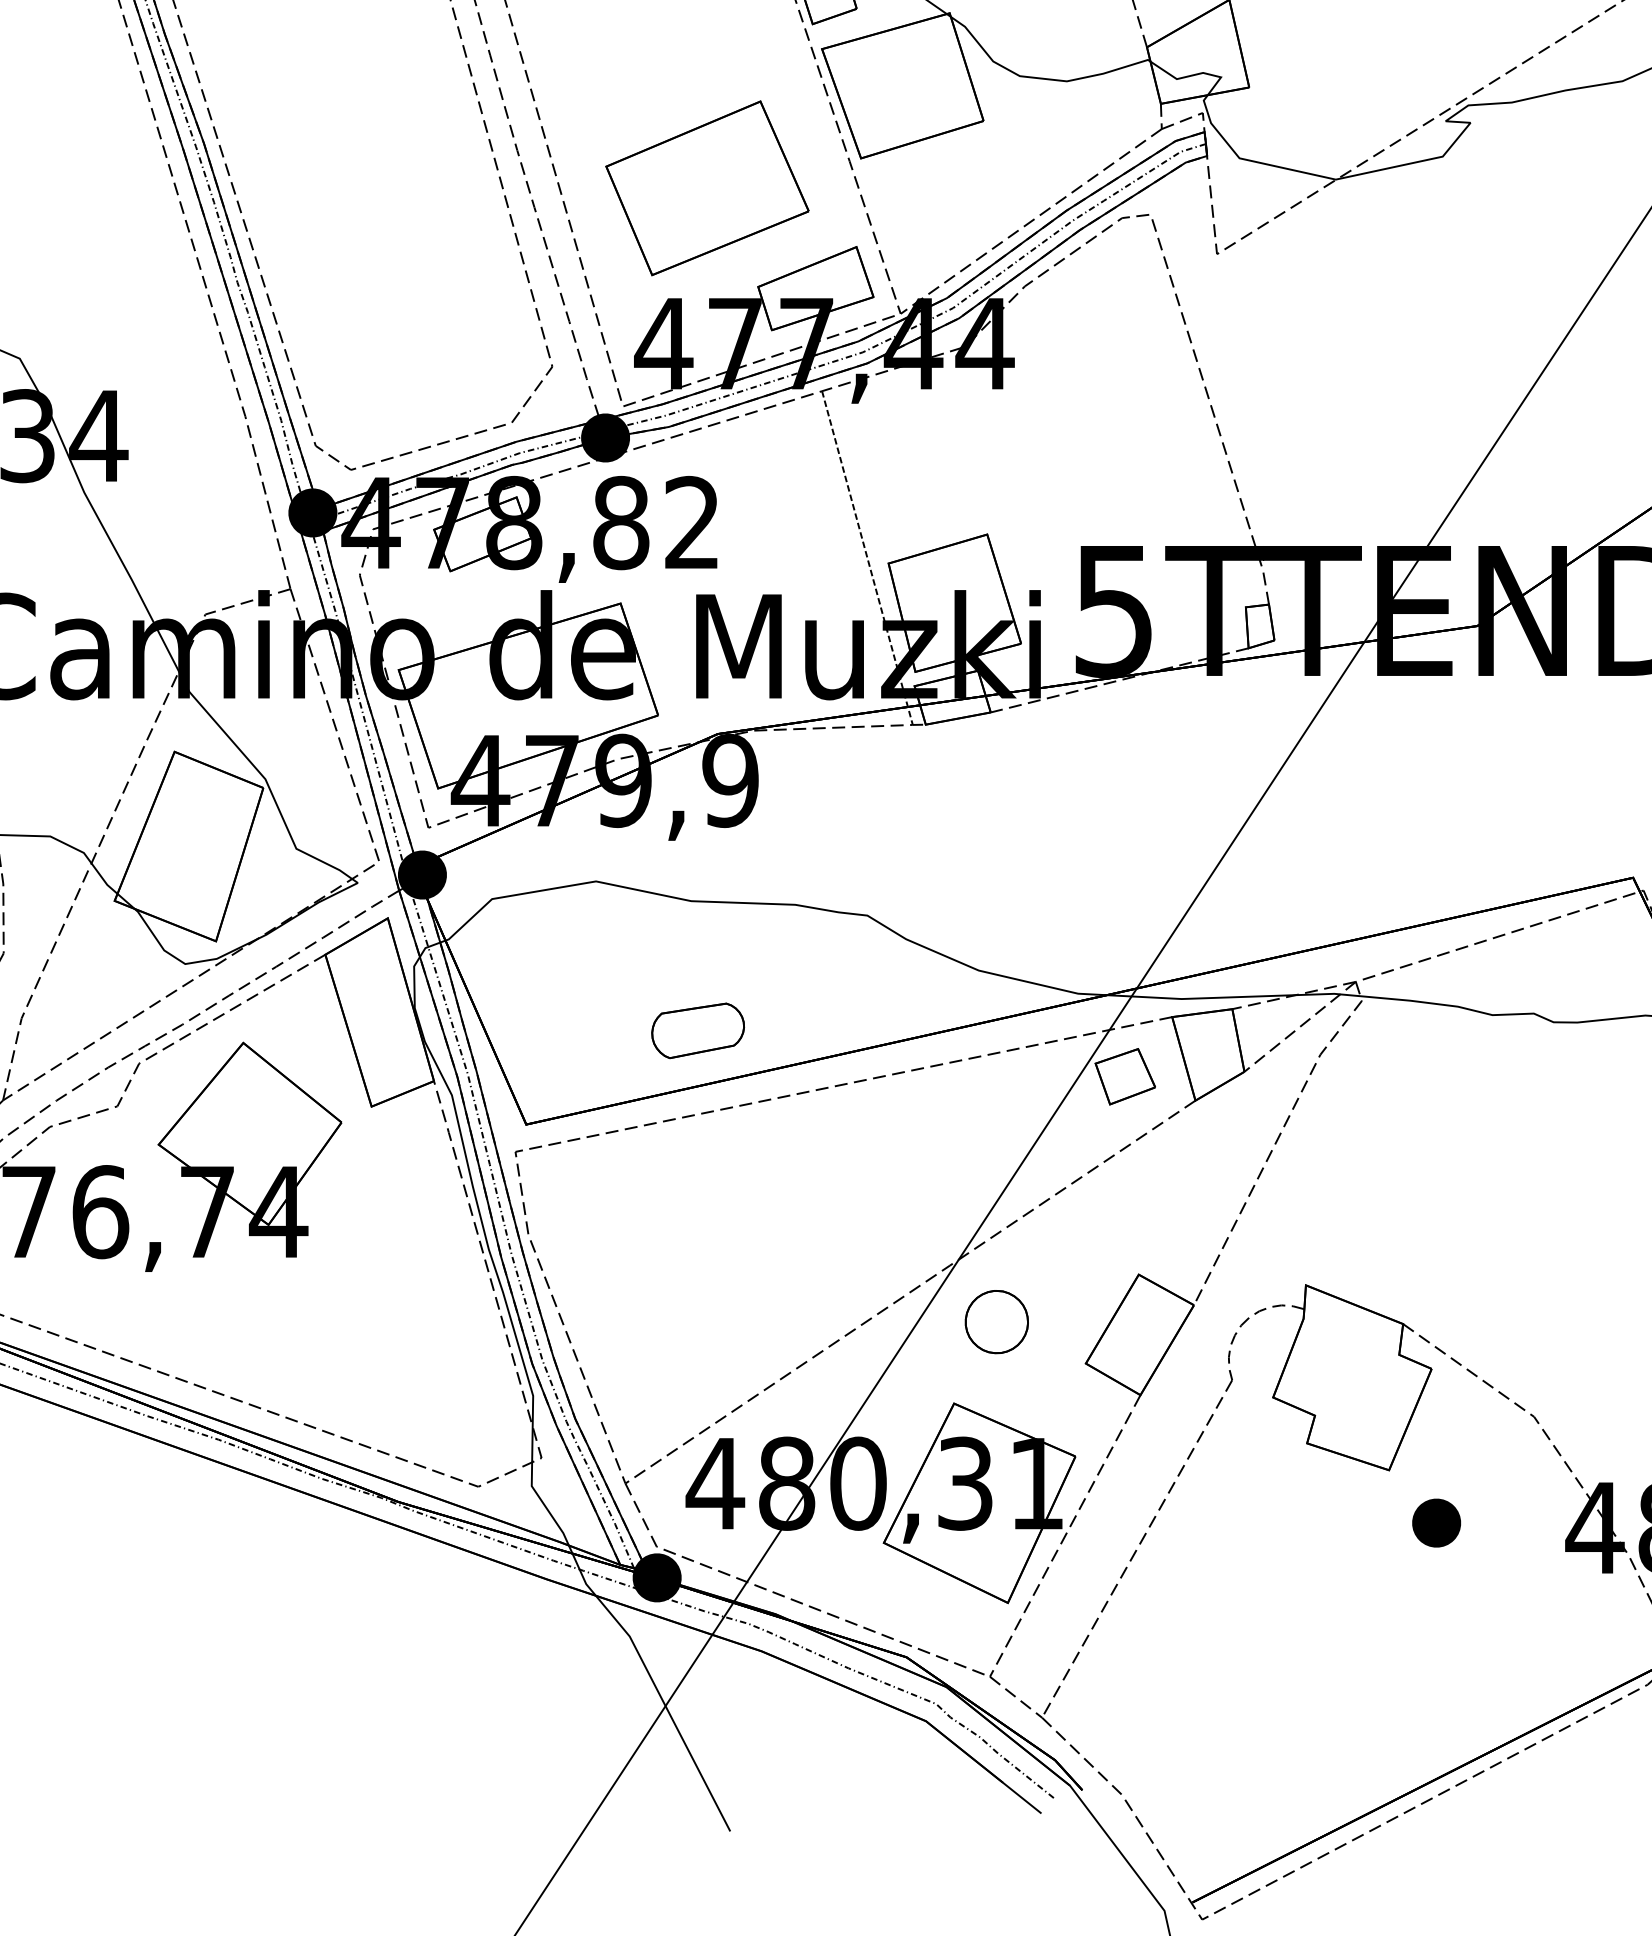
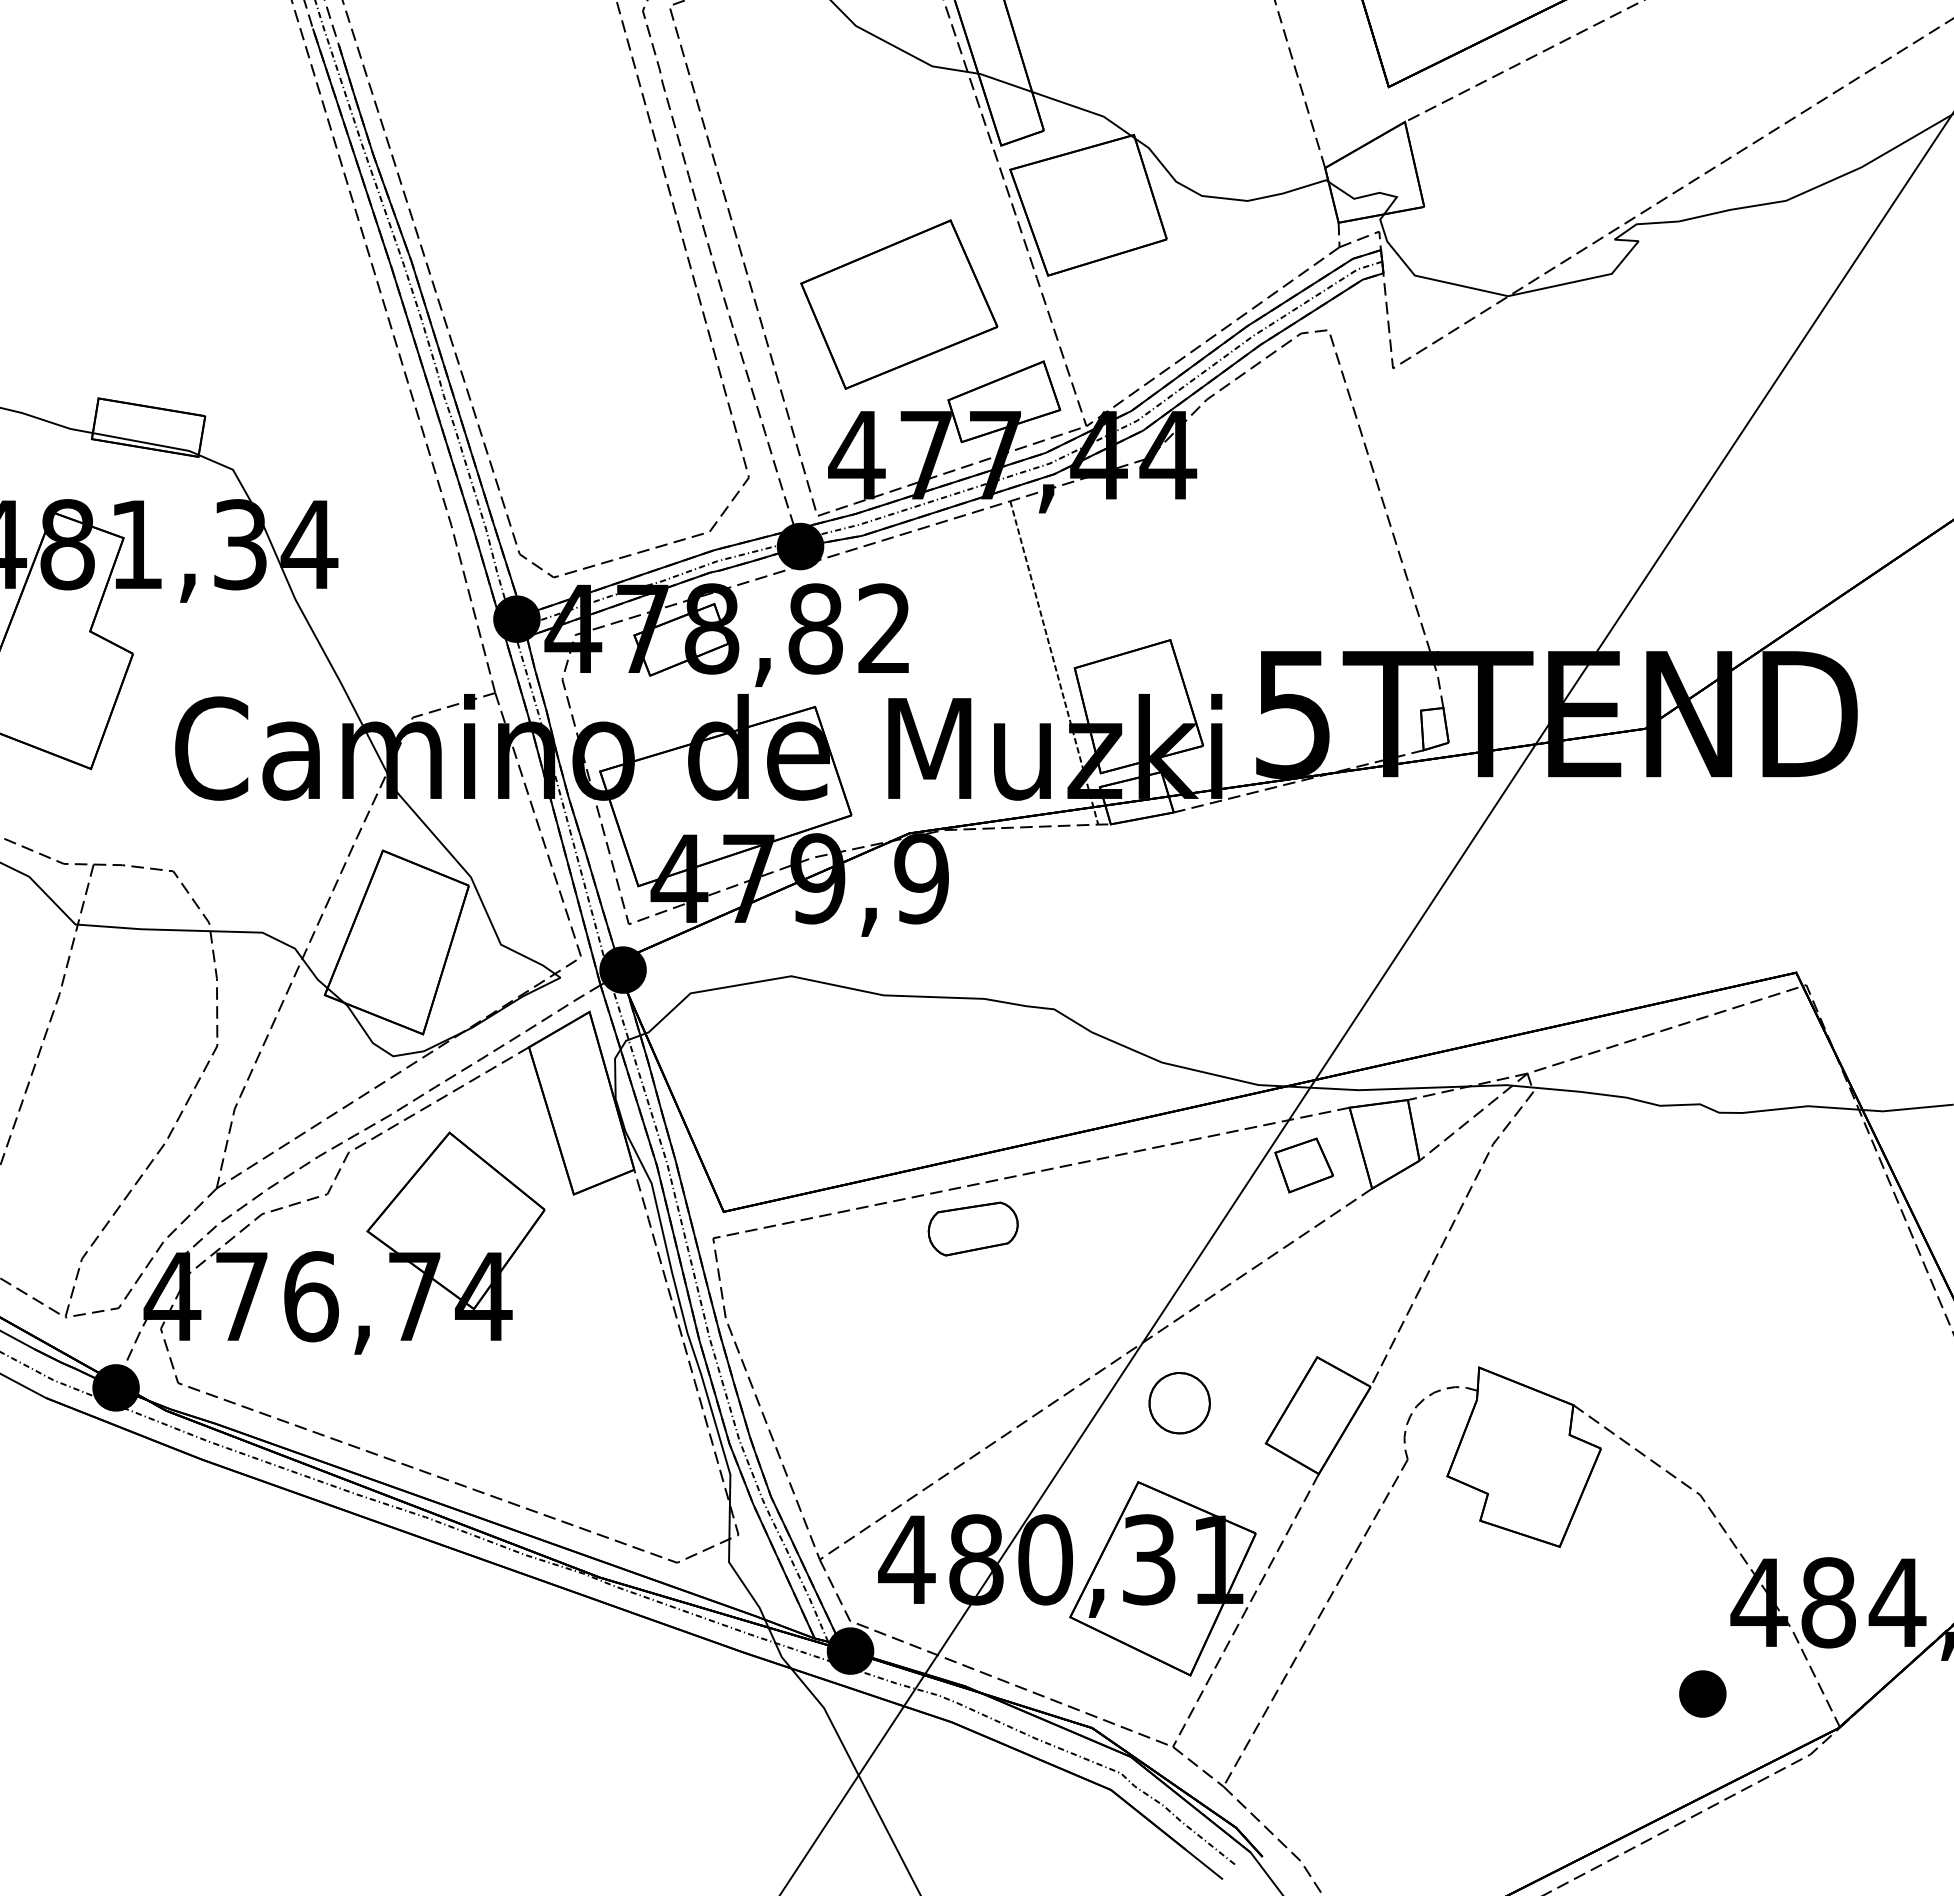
part: (697, 1030) -> (972, 1228), moved
part: (1436, 1522) -> (1702, 1693), moved

